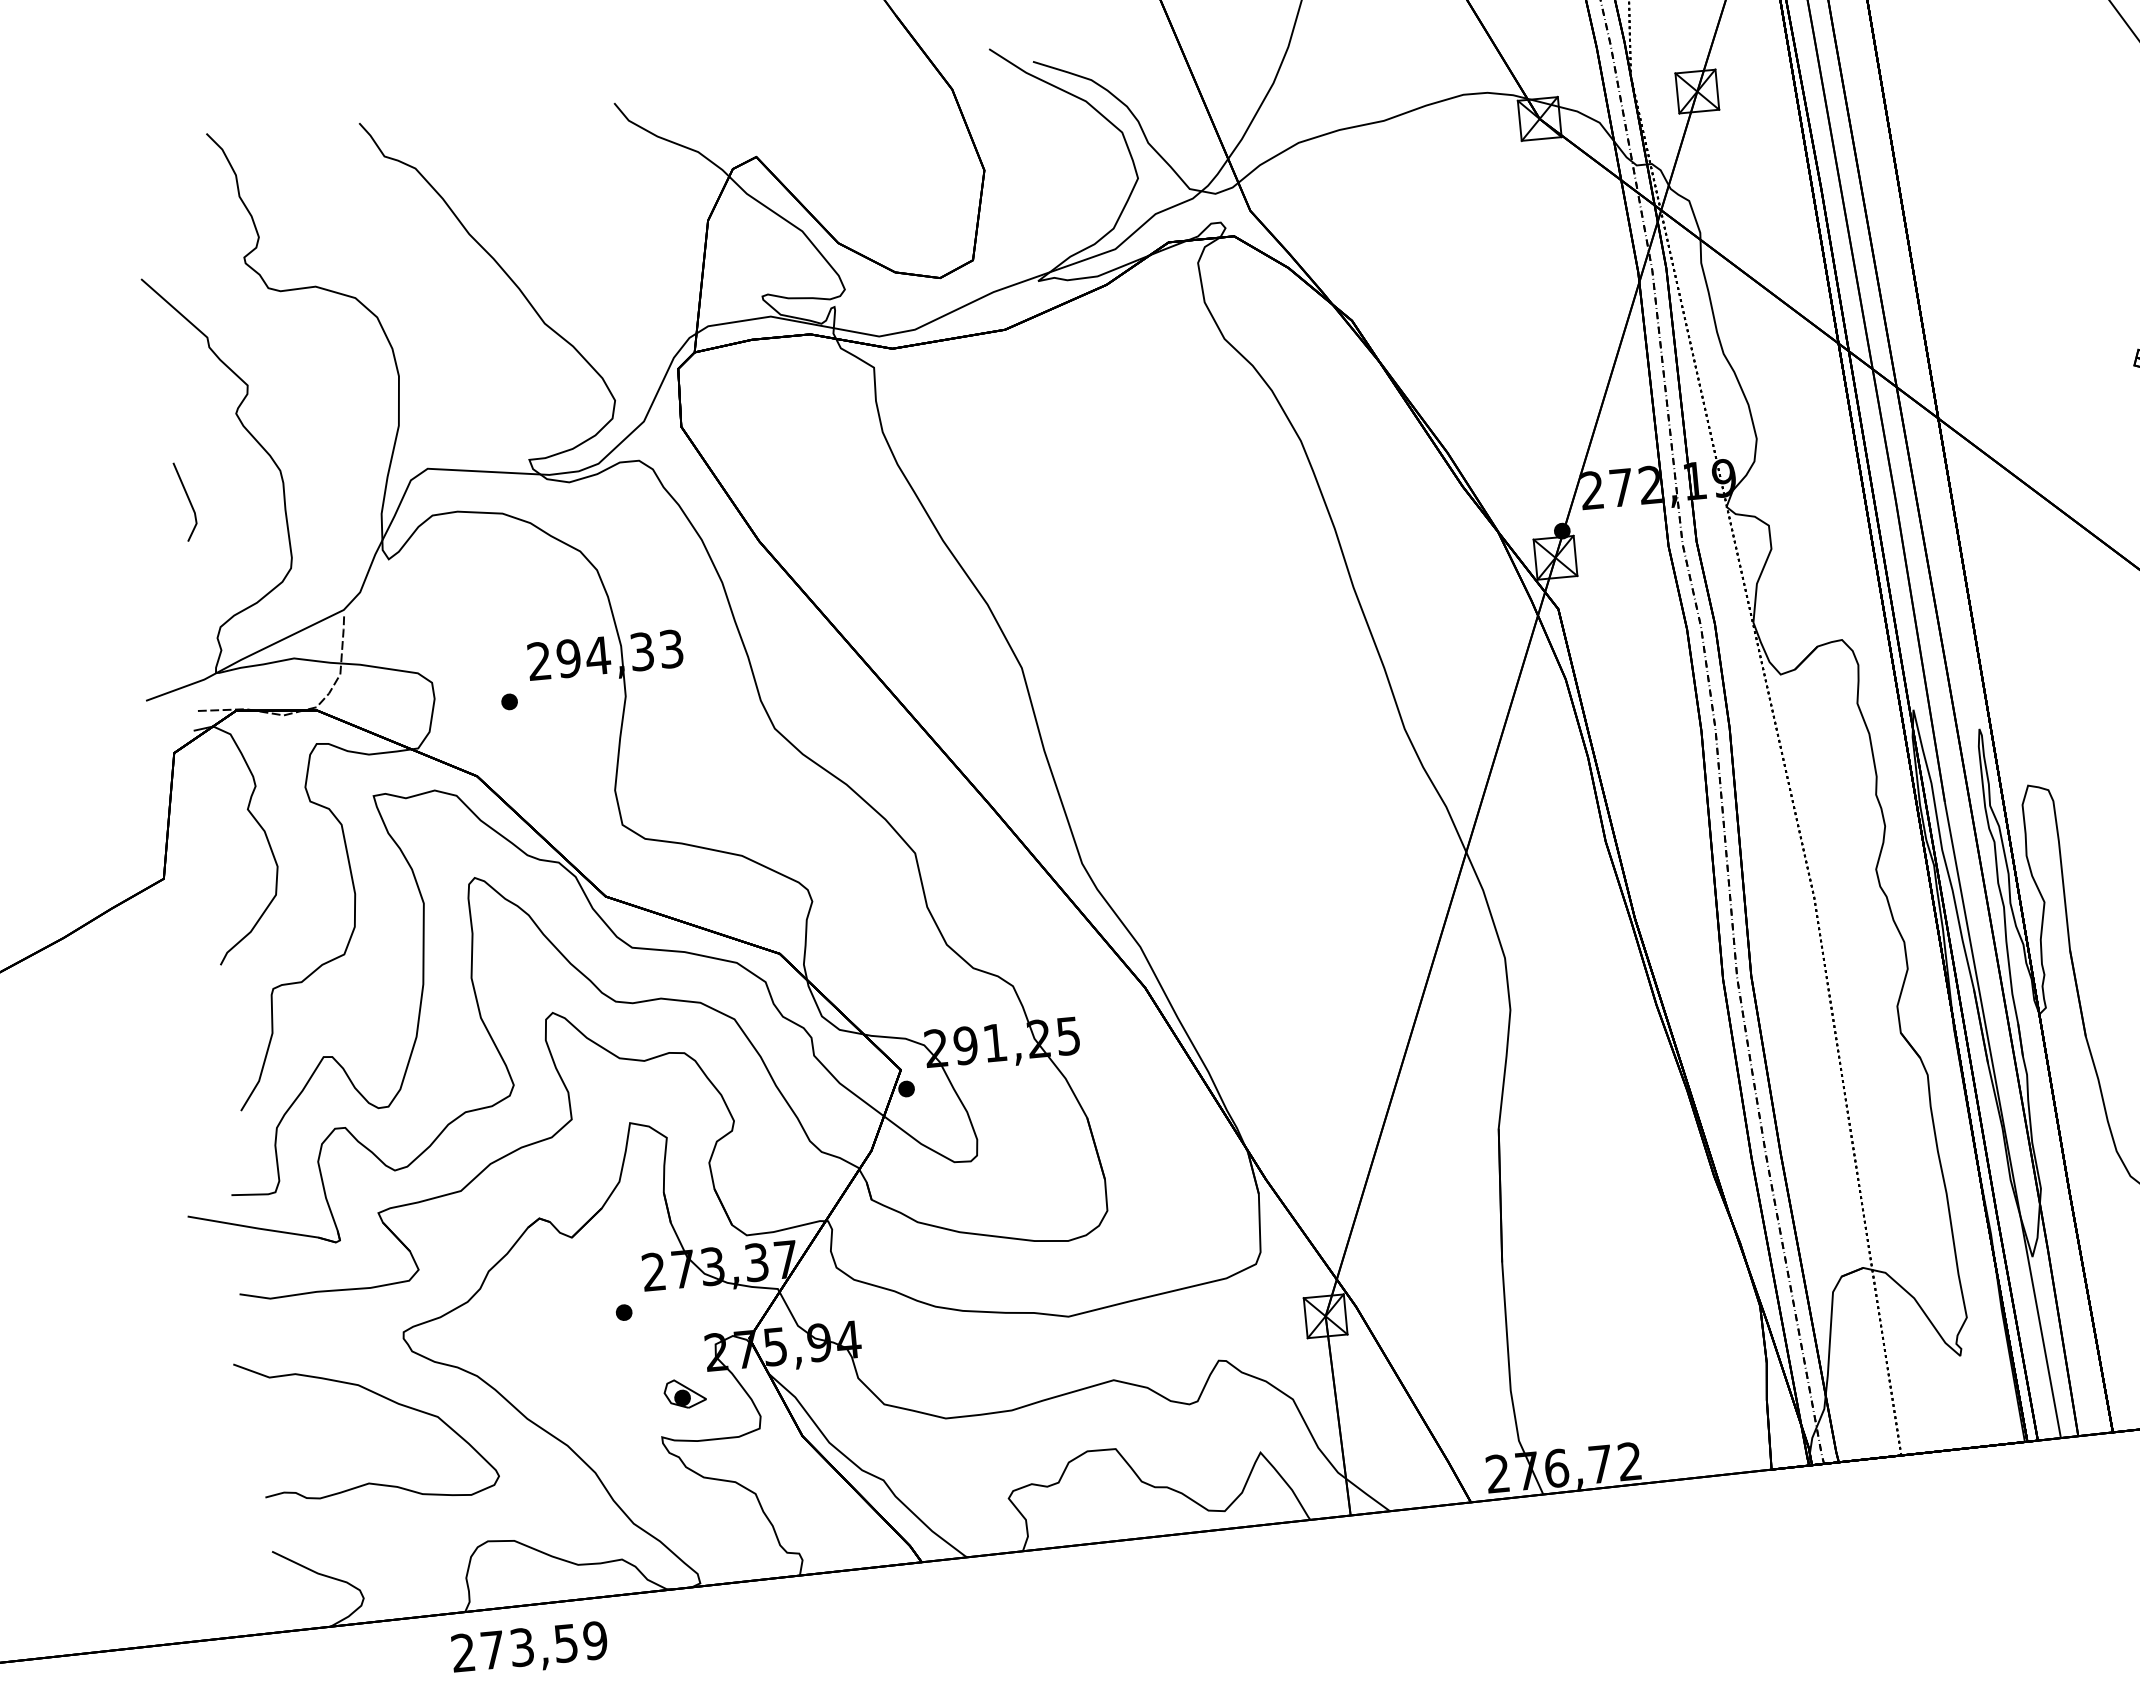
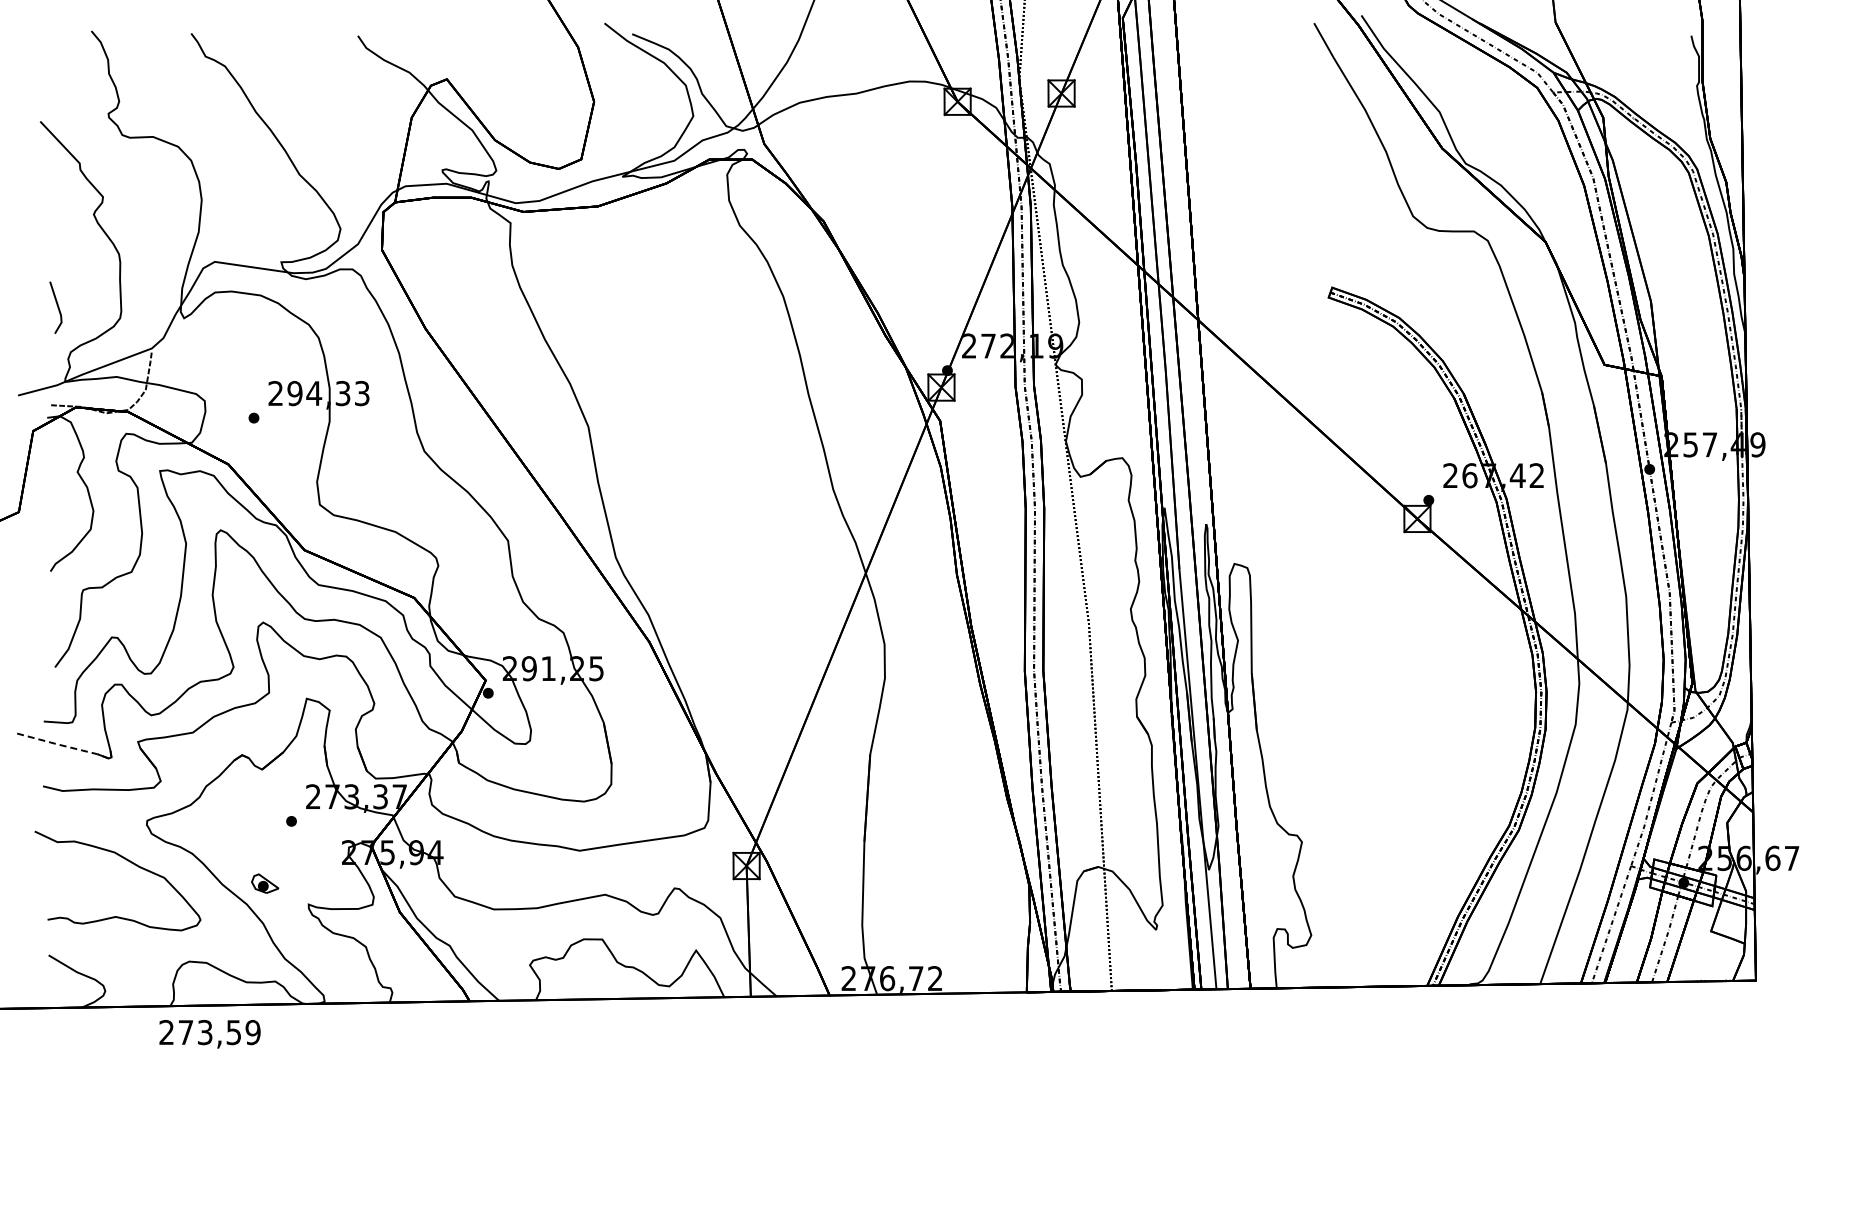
line: (188, 501) -> (57, 307), moved
line: (261, 1229) -> (61, 745), solid -> dashed
part: (685, 1393) -> (265, 883), moved

